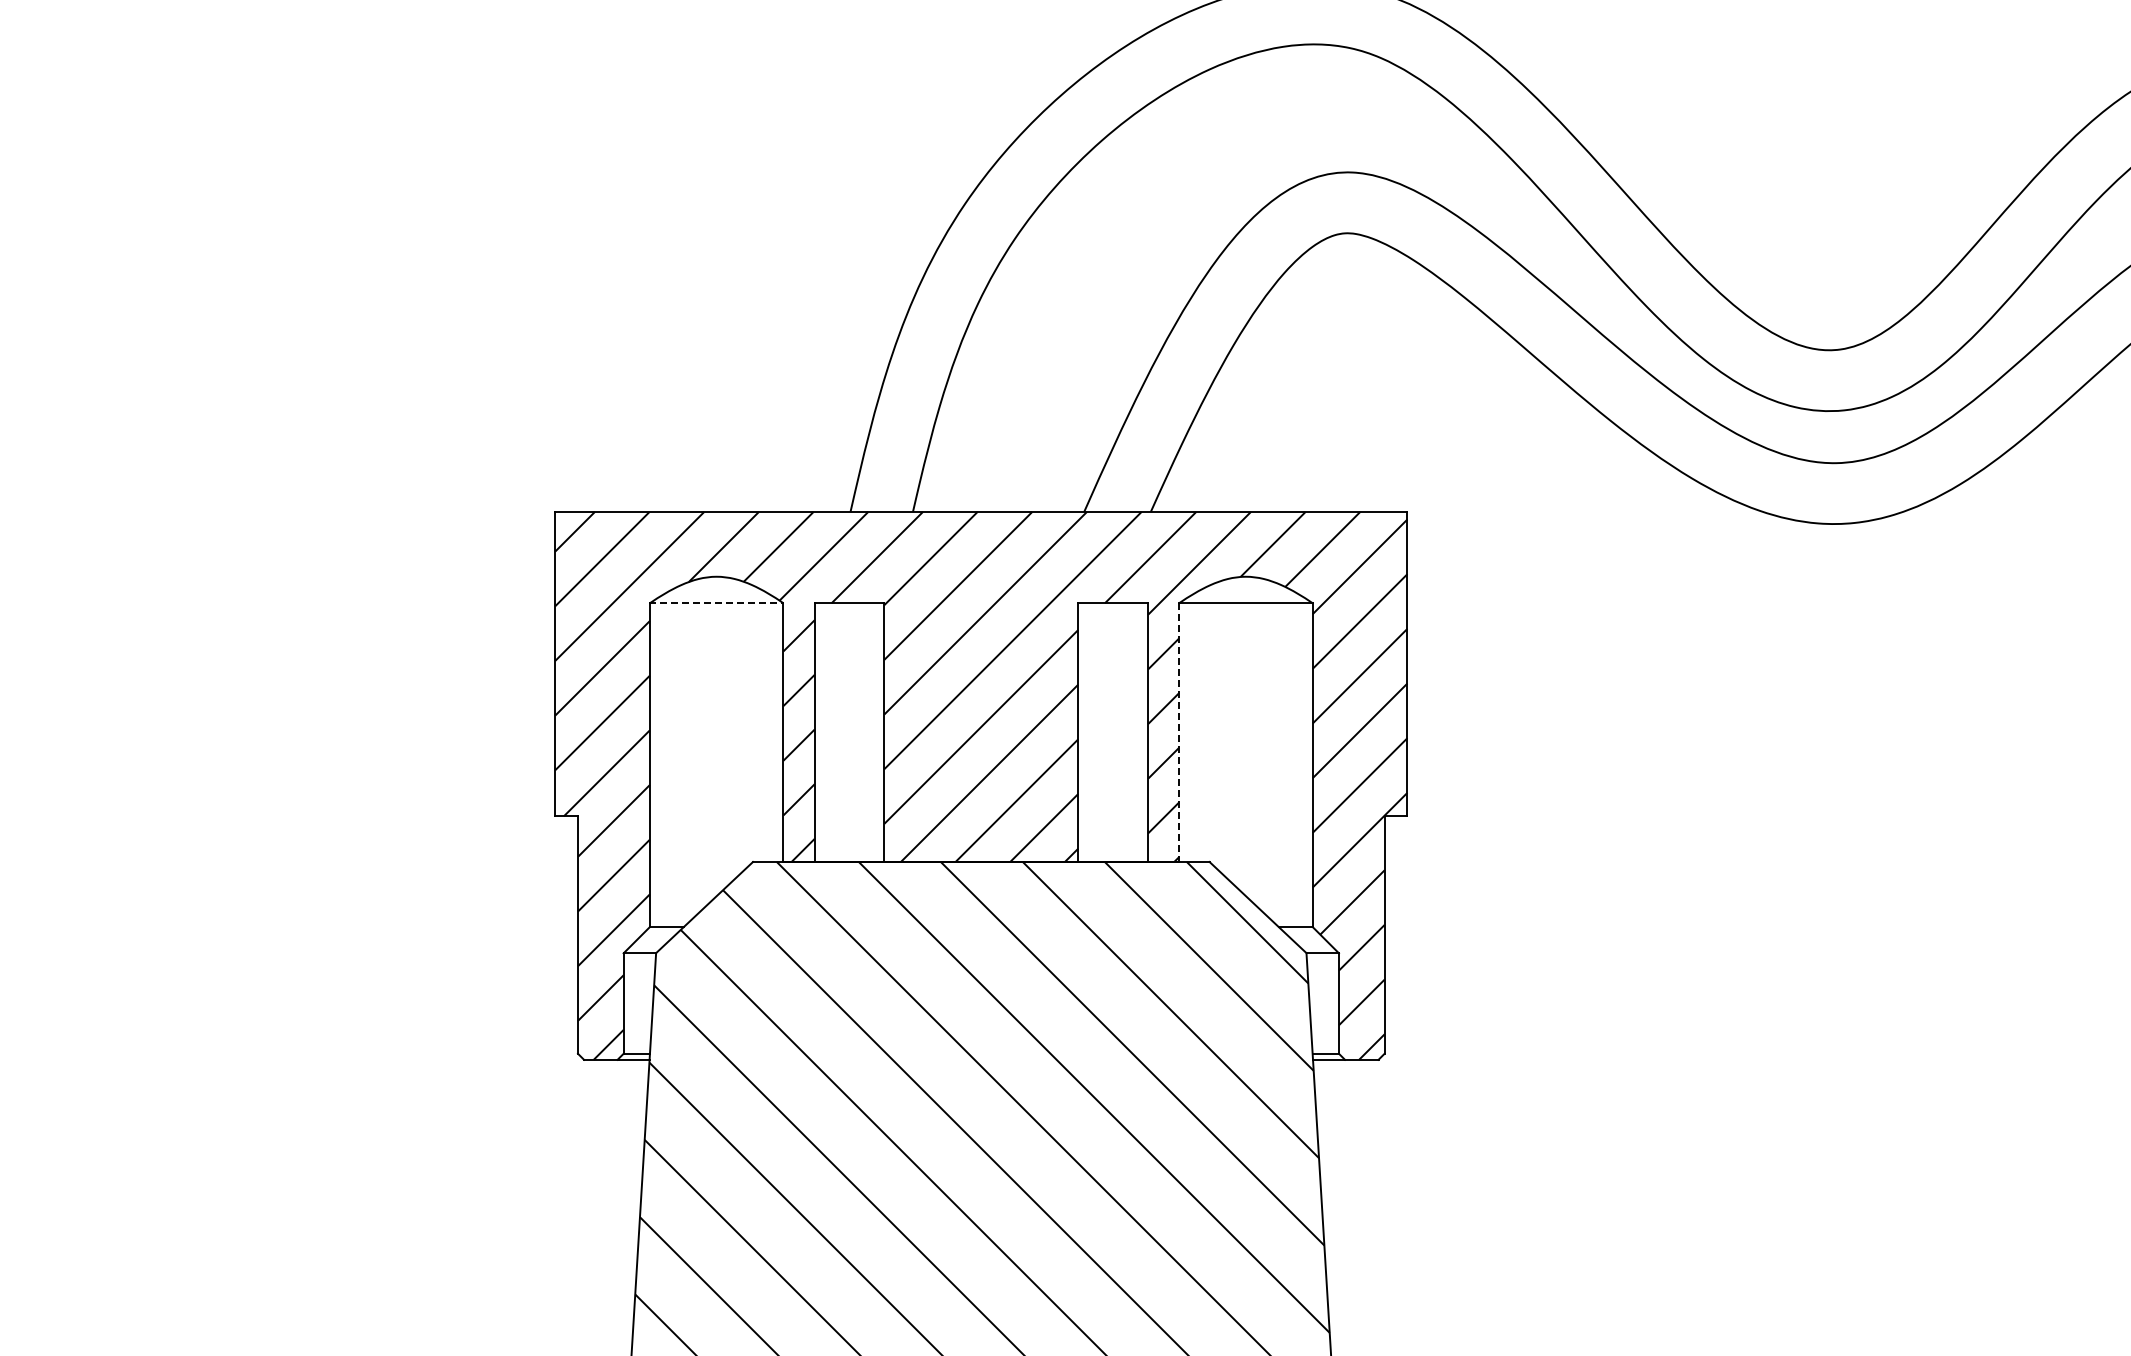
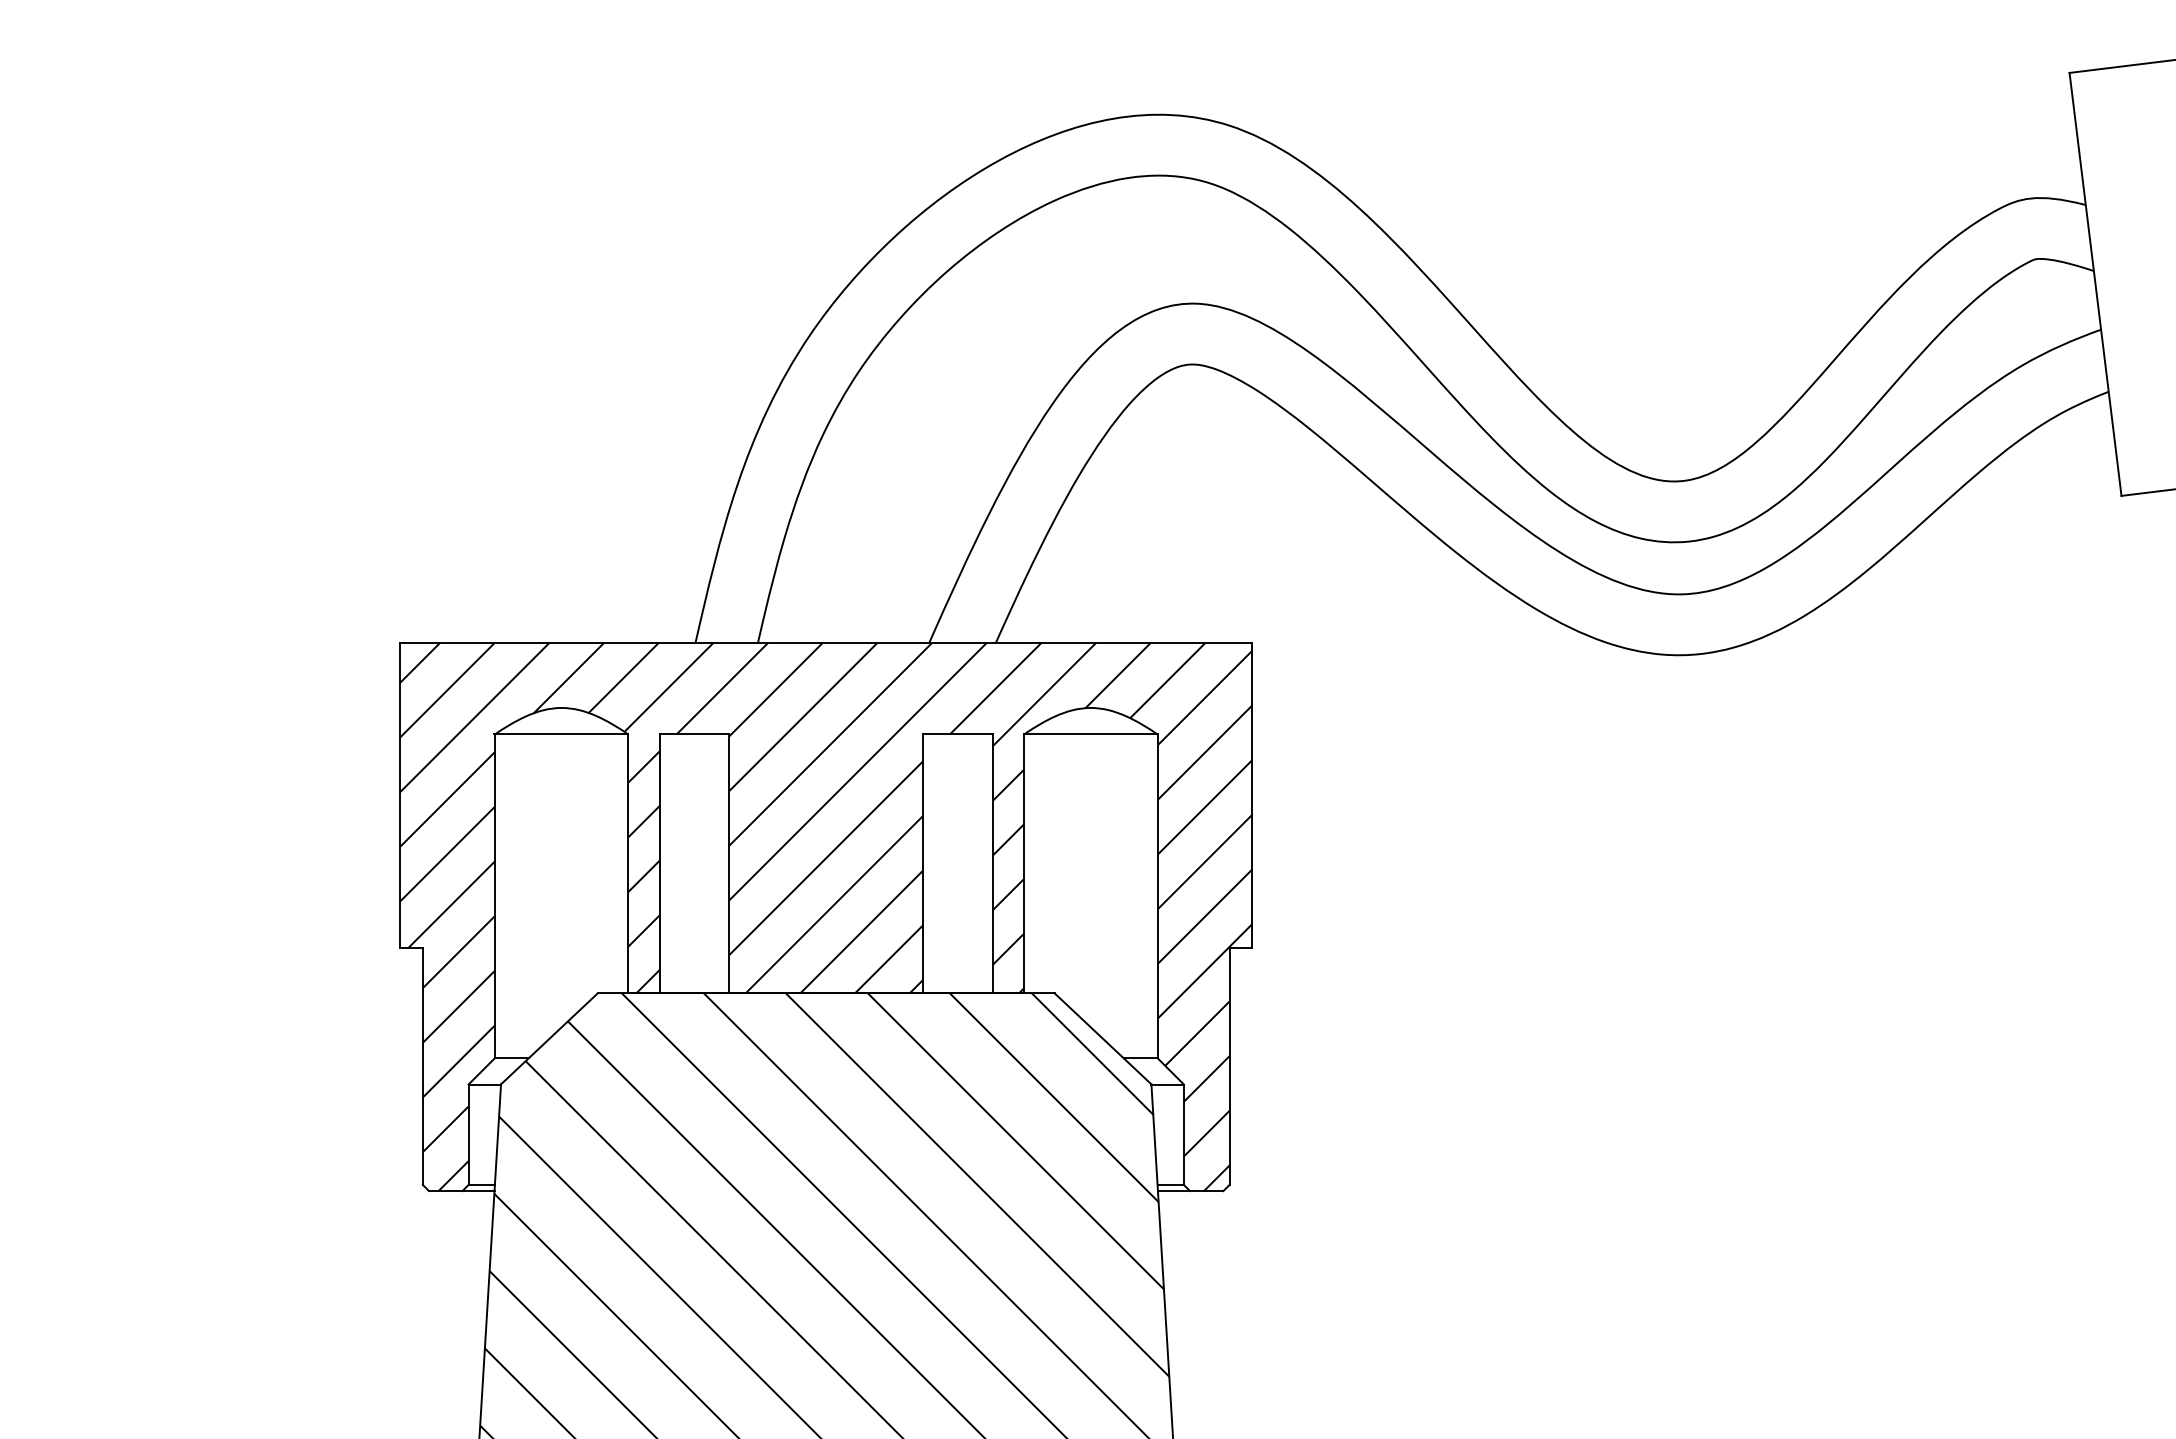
line: (716, 603) -> (561, 734), dashed -> solid
line: (1179, 733) -> (1024, 864), dashed -> solid

